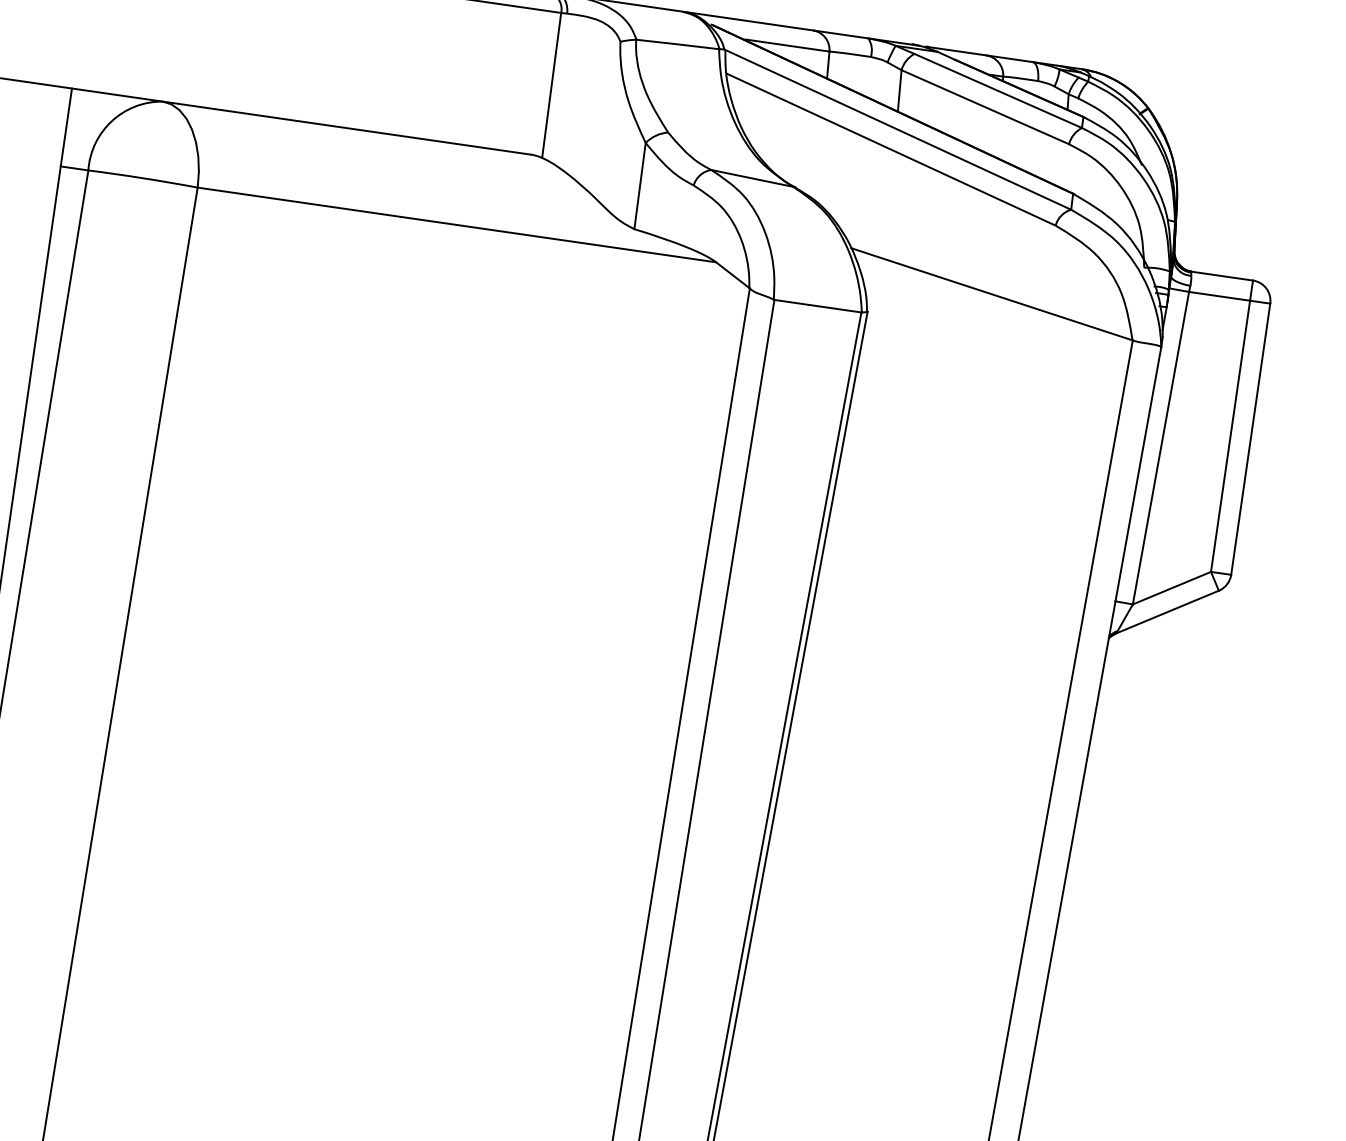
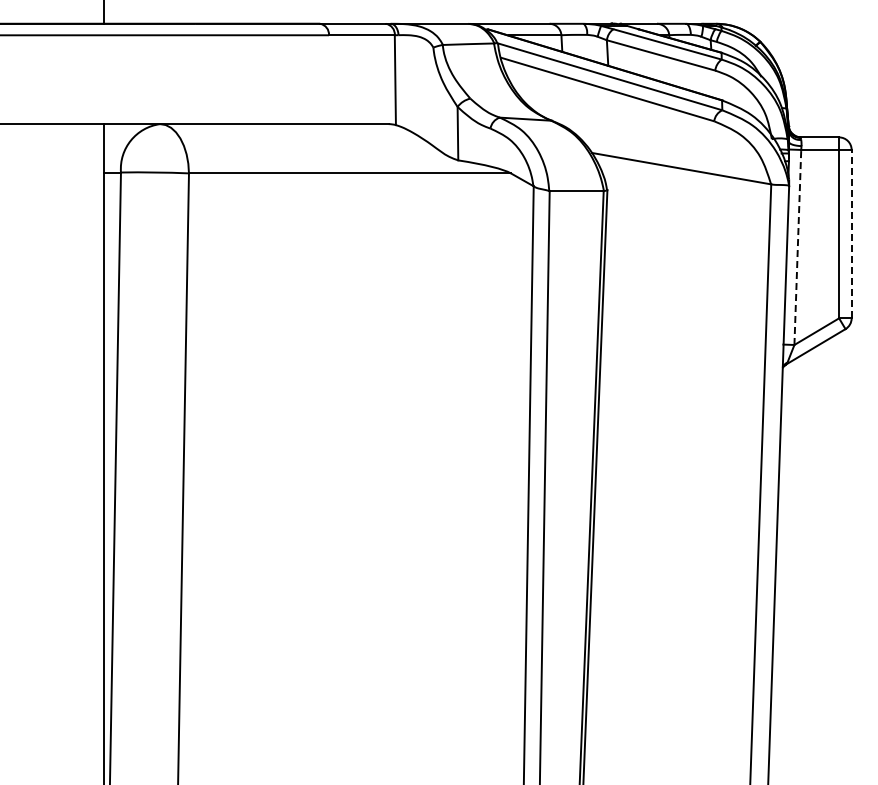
line: (1250, 438) -> (851, 233), solid -> dashed
line: (1160, 448) -> (797, 247), solid -> dashed

